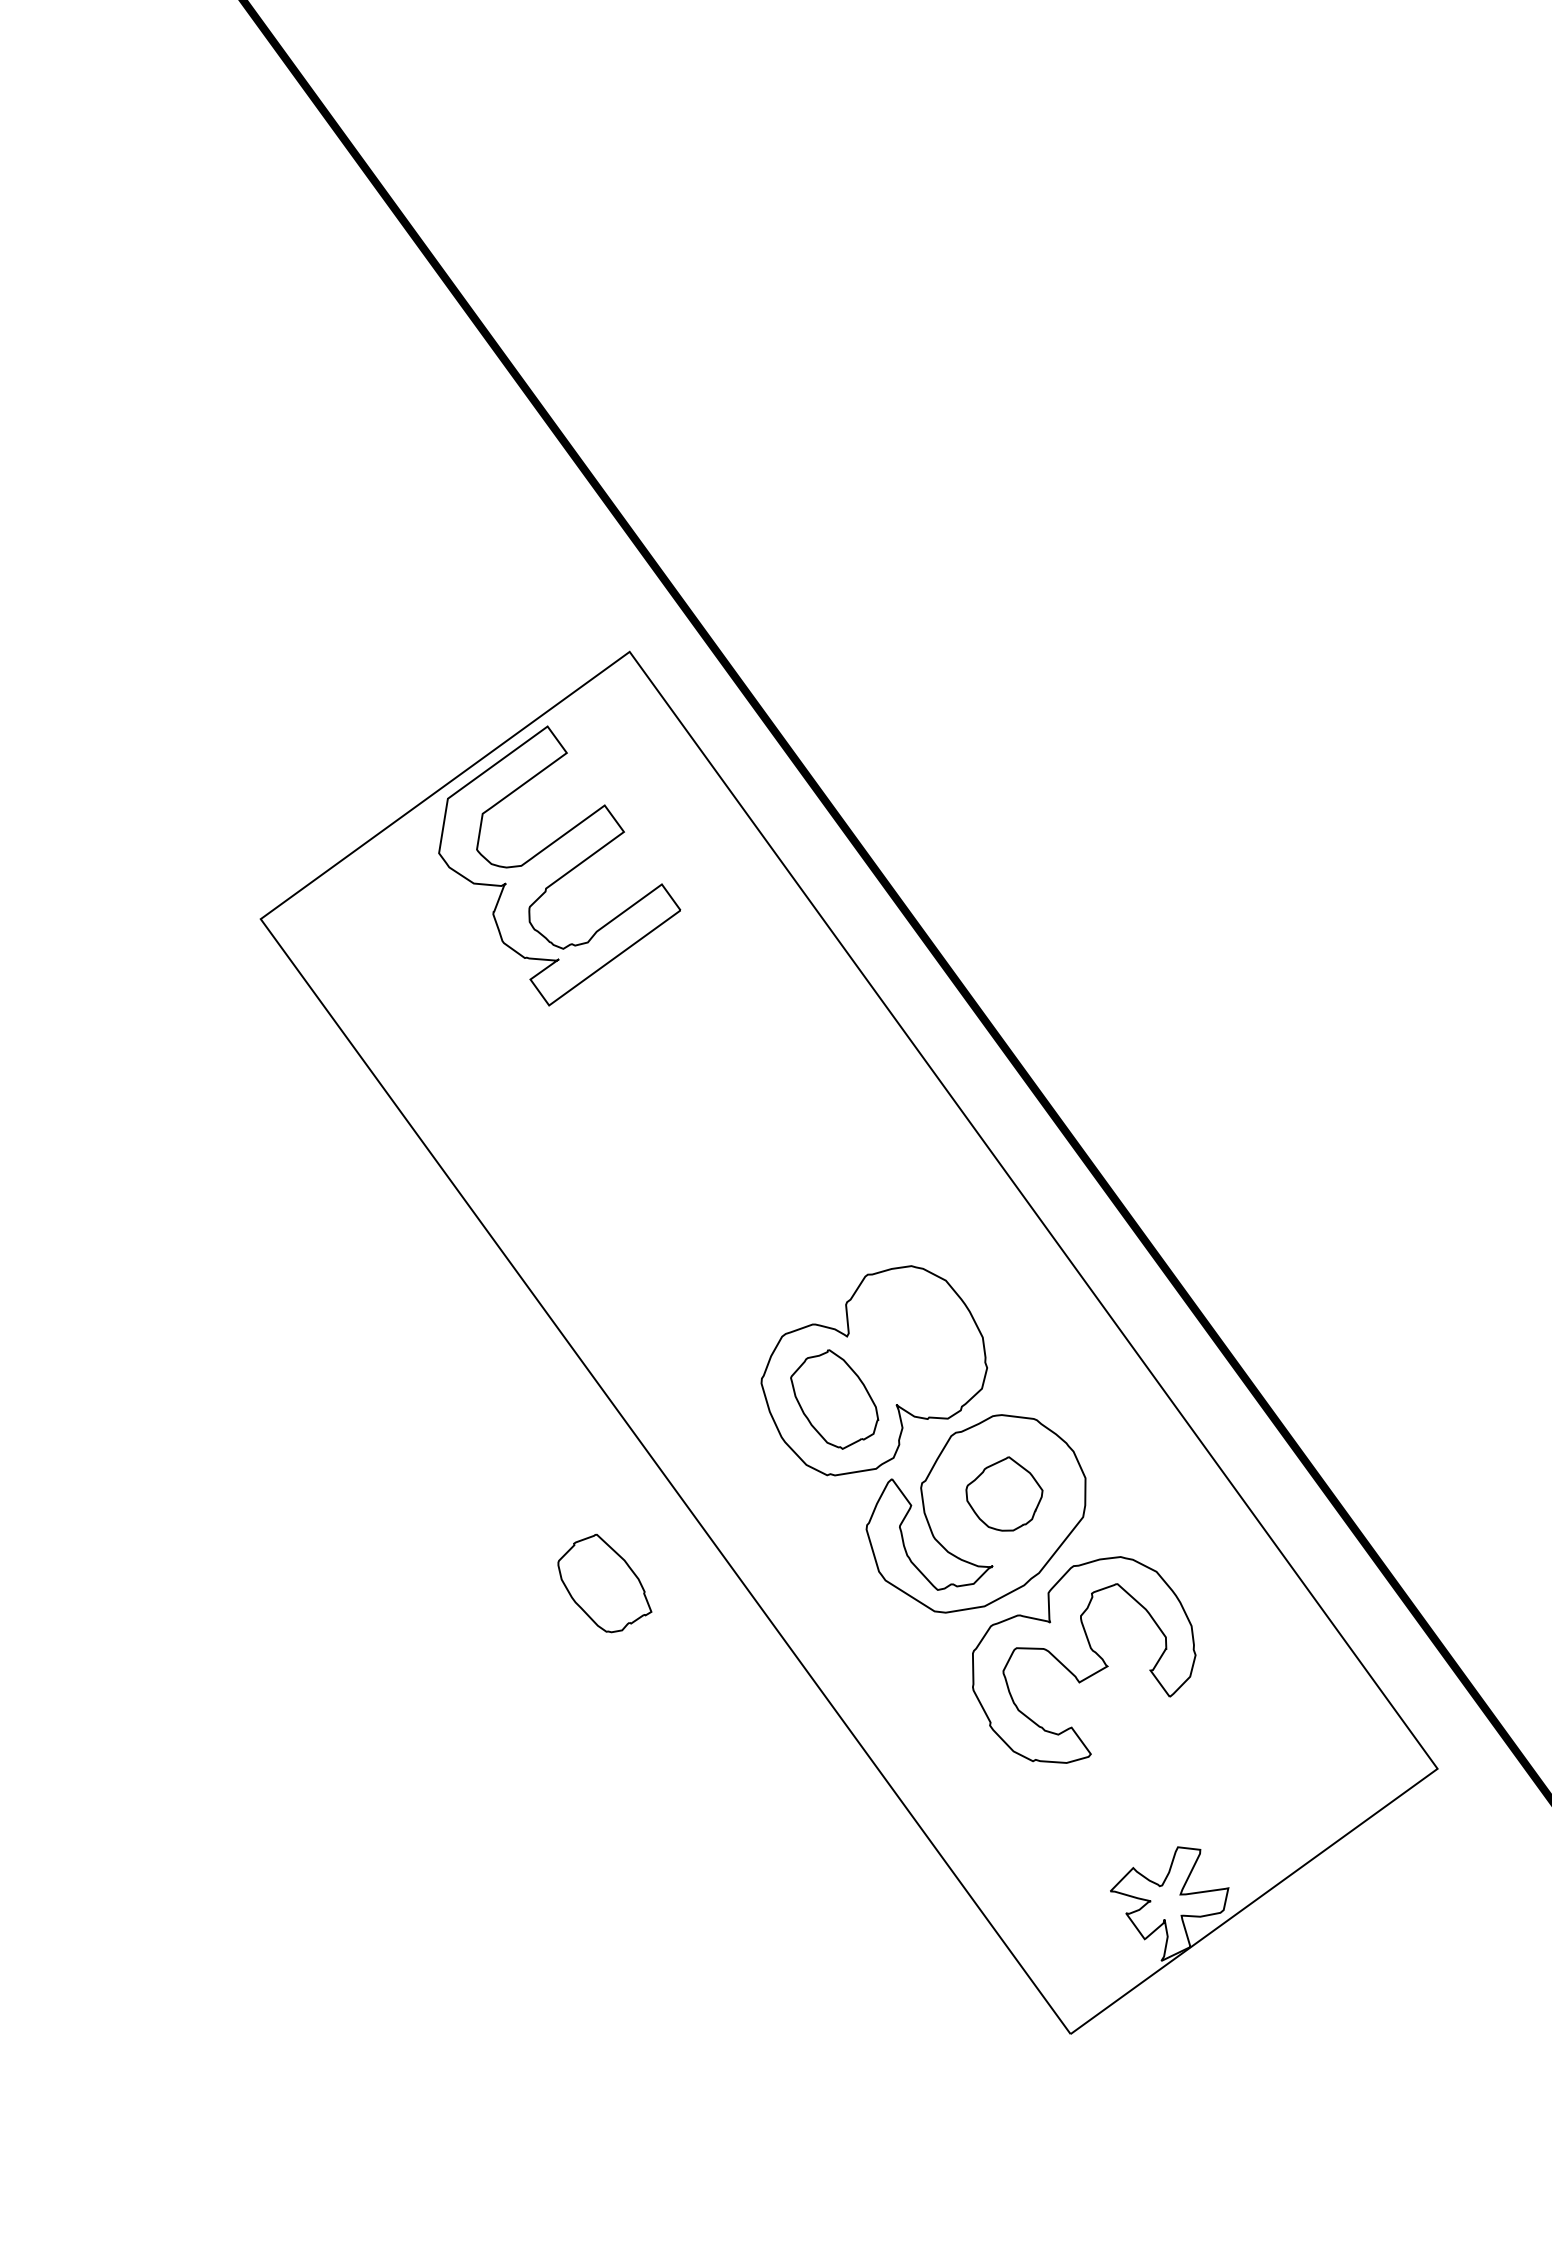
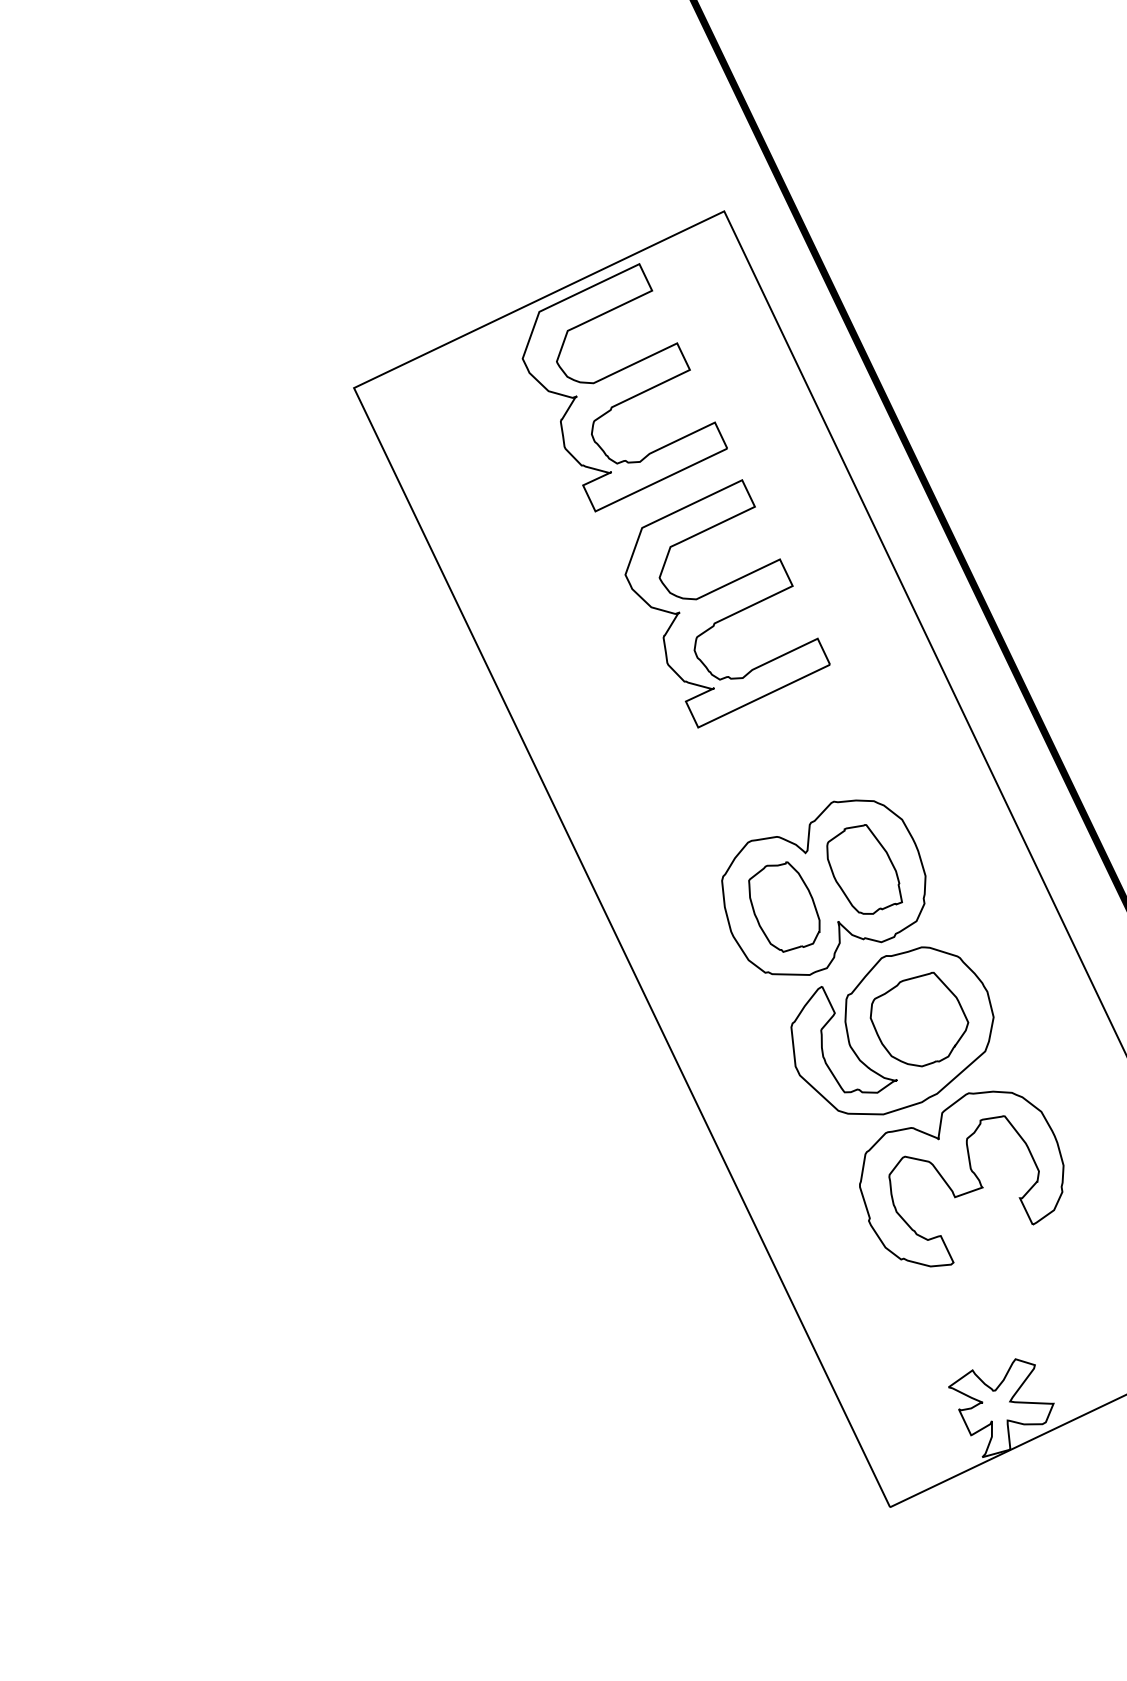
part: (714, 1080) -> (729, 604), added
part: (1004, 1493) -> (919, 1017), size x1.43
part: (604, 1583) -> (865, 869), moved

